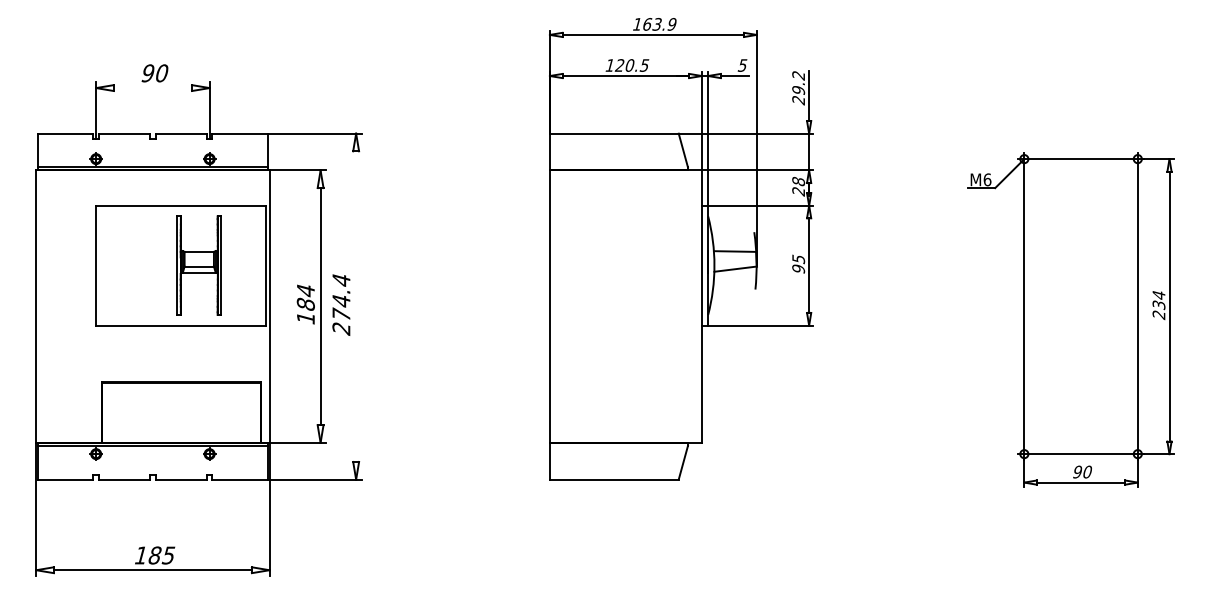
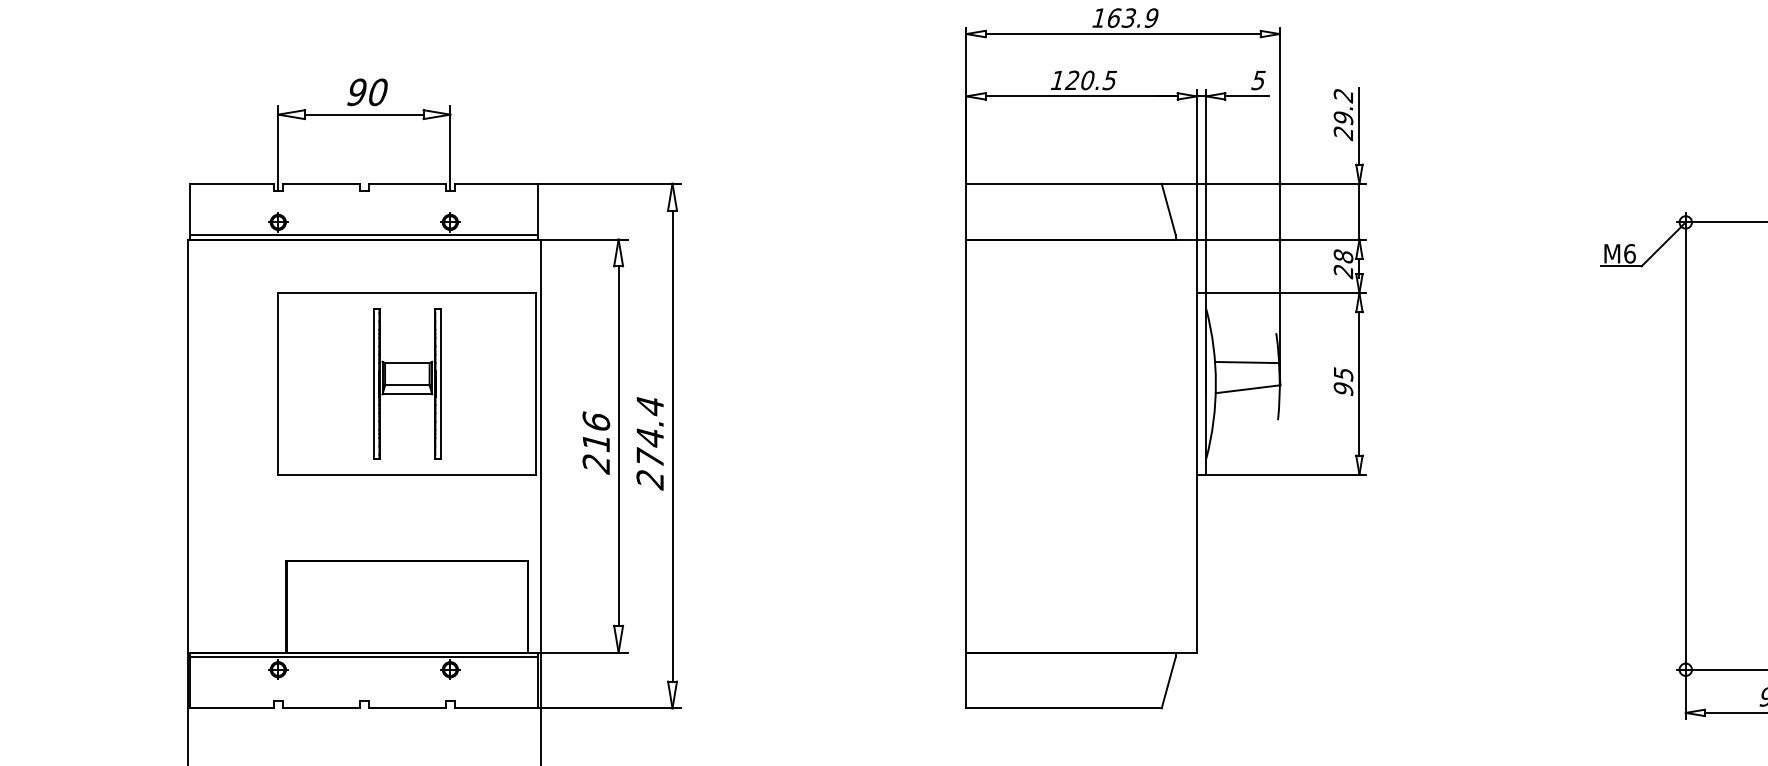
line: (152, 88) -> (363, 115), added
part: (198, 265) -> (406, 383), moved
text: (305, 304) -> (595, 442), 184 -> 216
line: (356, 306) -> (673, 445), added

